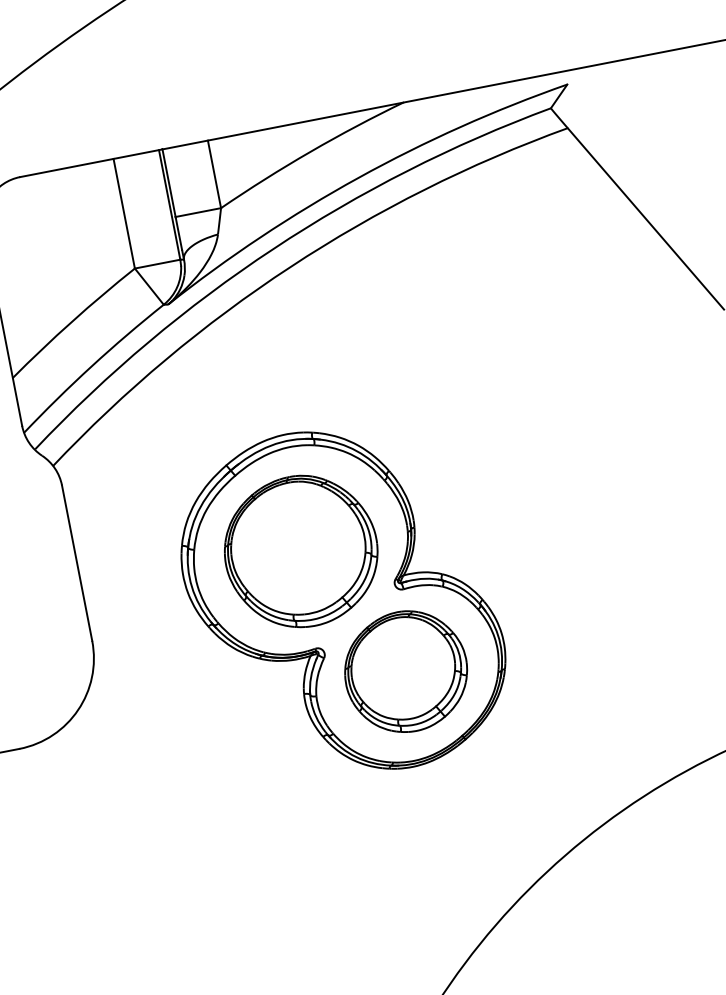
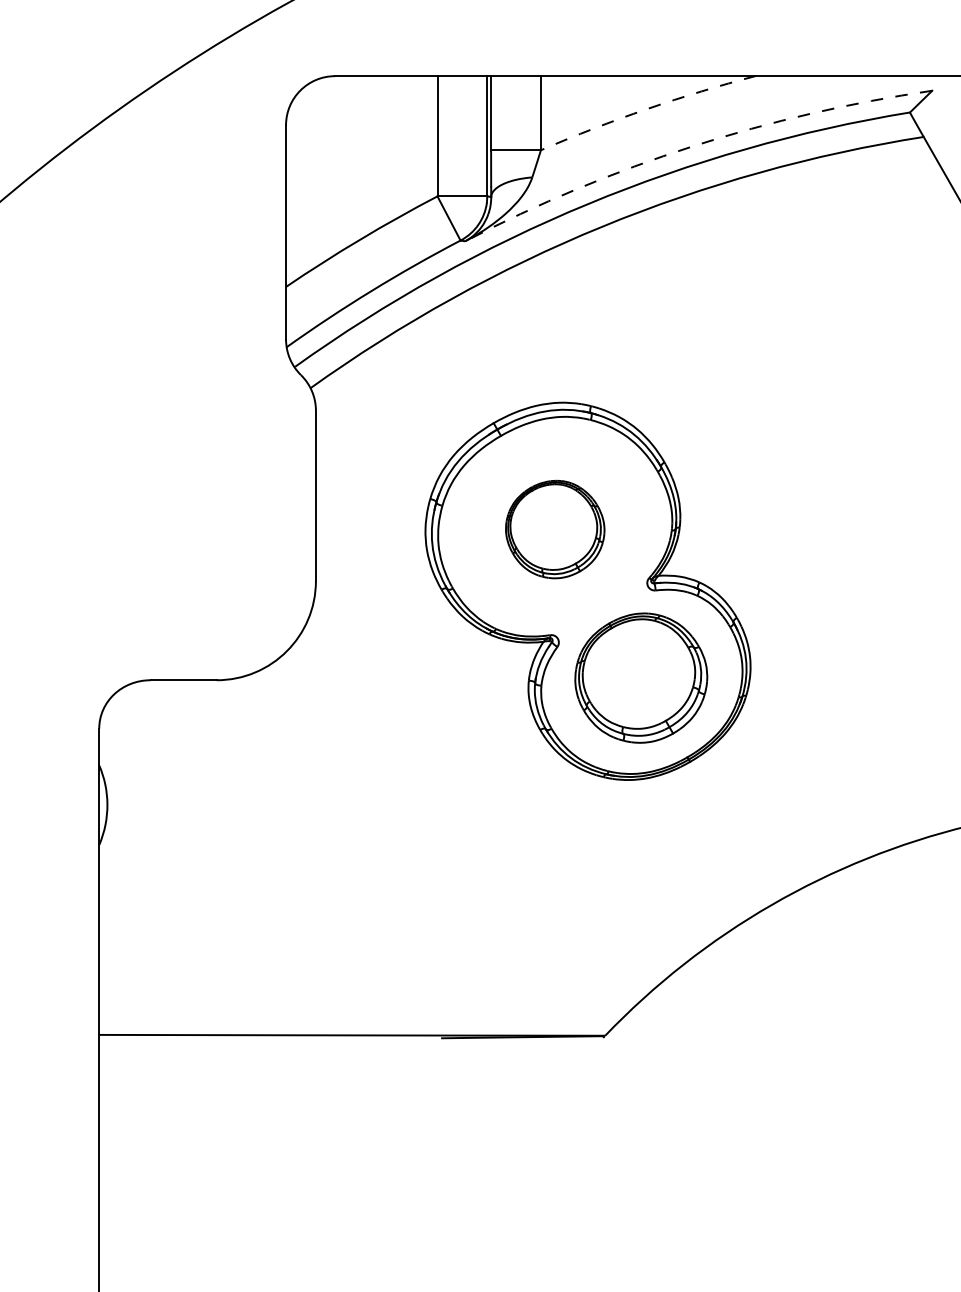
arc: (311, 152) -> (647, 109), solid -> dashed
arc: (358, 177) -> (692, 146), solid -> dashed
part: (301, 551) -> (555, 529), size x0.6

